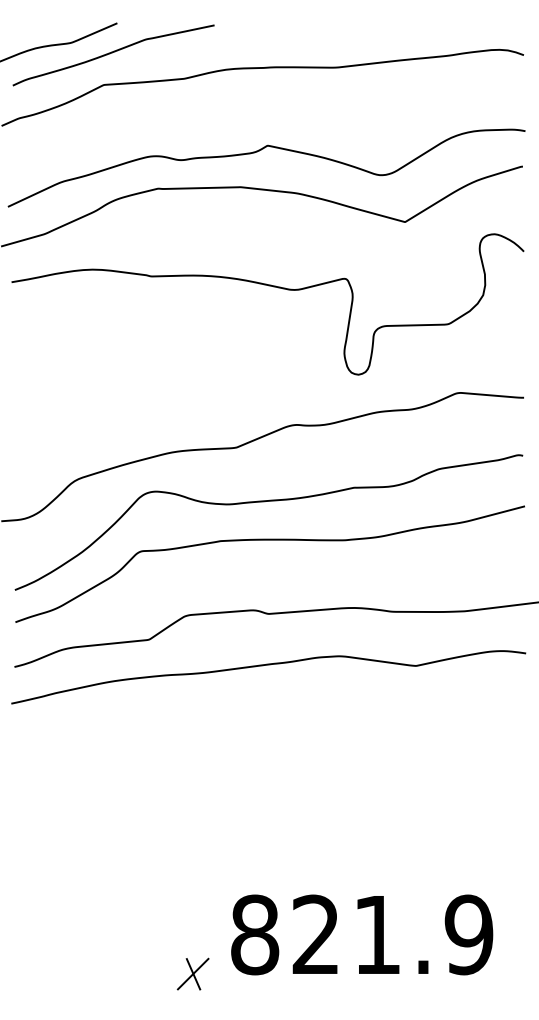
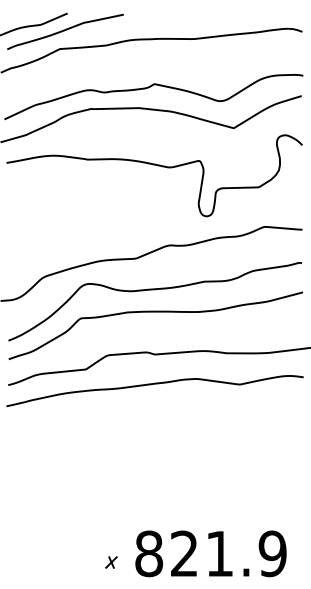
text: (361, 934) -> (210, 553), moved
part: (193, 974) -> (111, 562), size x0.6

